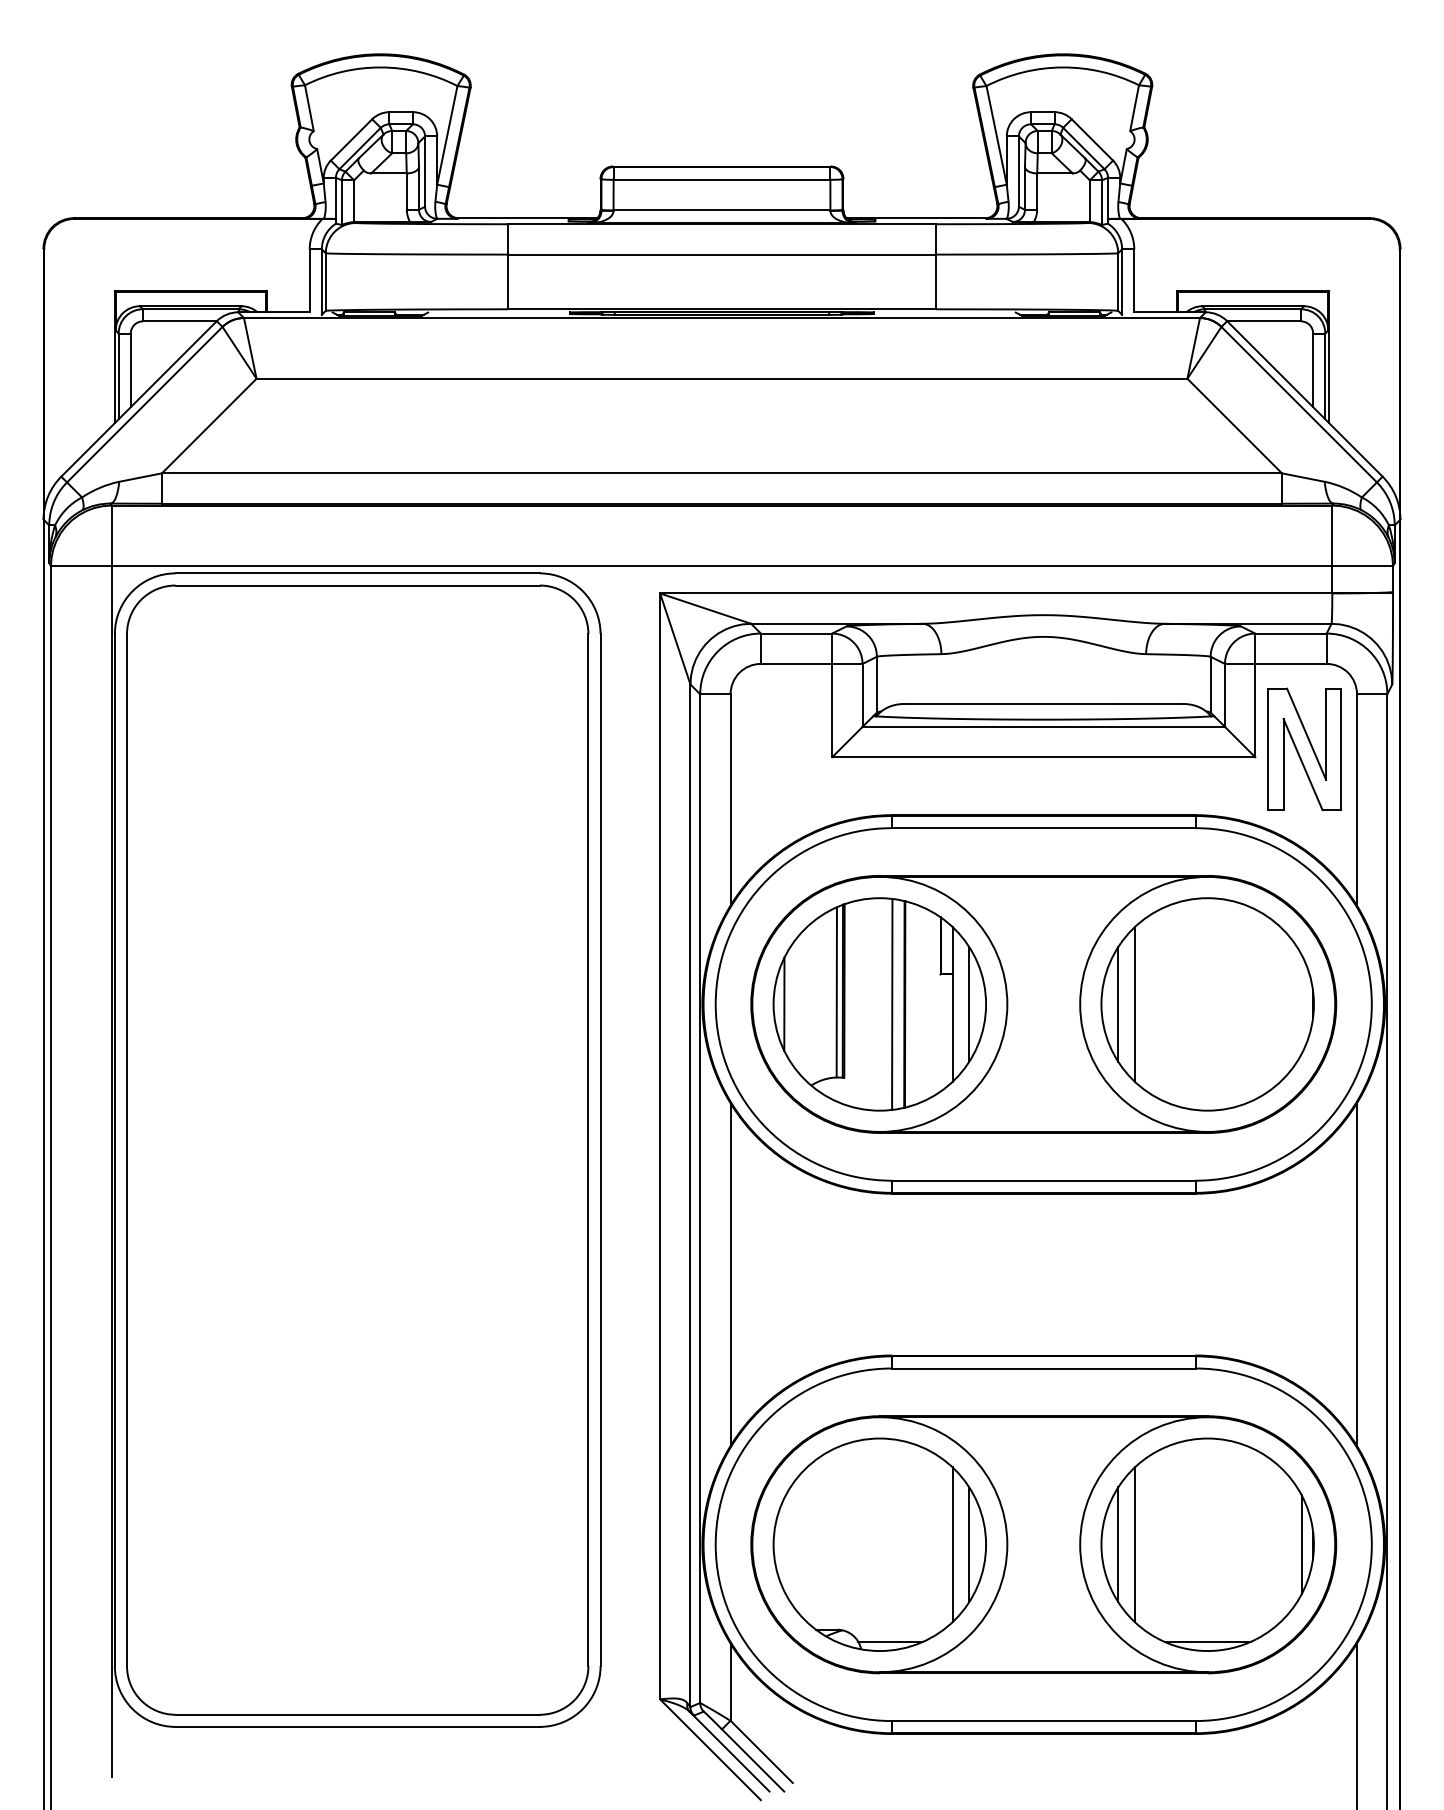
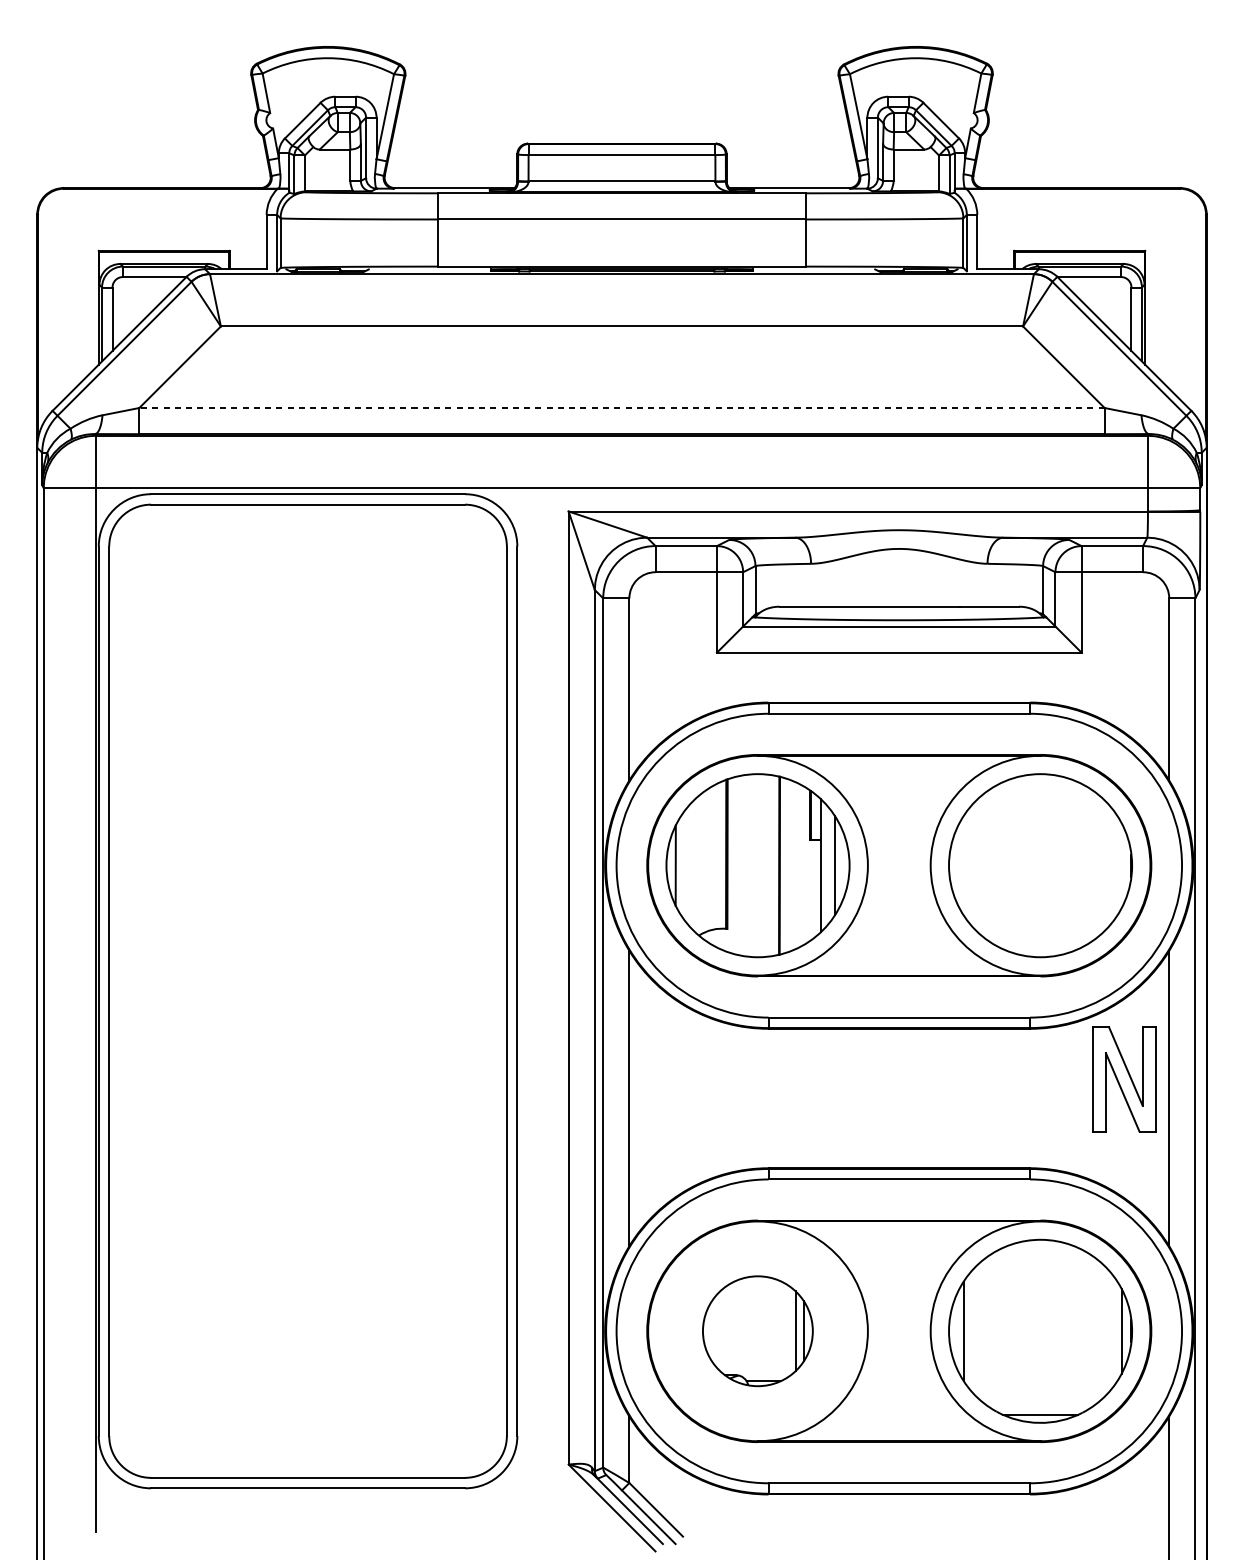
line: (721, 473) -> (621, 408), solid -> dashed
part: (1304, 749) -> (1123, 1079), moved
line: (836, 992) -> (720, 855), removed
line: (892, 1003) -> (768, 864), removed
line: (1118, 1004) -> (963, 865), removed
line: (1134, 1004) -> (977, 865), removed
part: (879, 1544) -> (757, 1331), size x0.6
line: (1134, 1544) -> (977, 1331), removed

